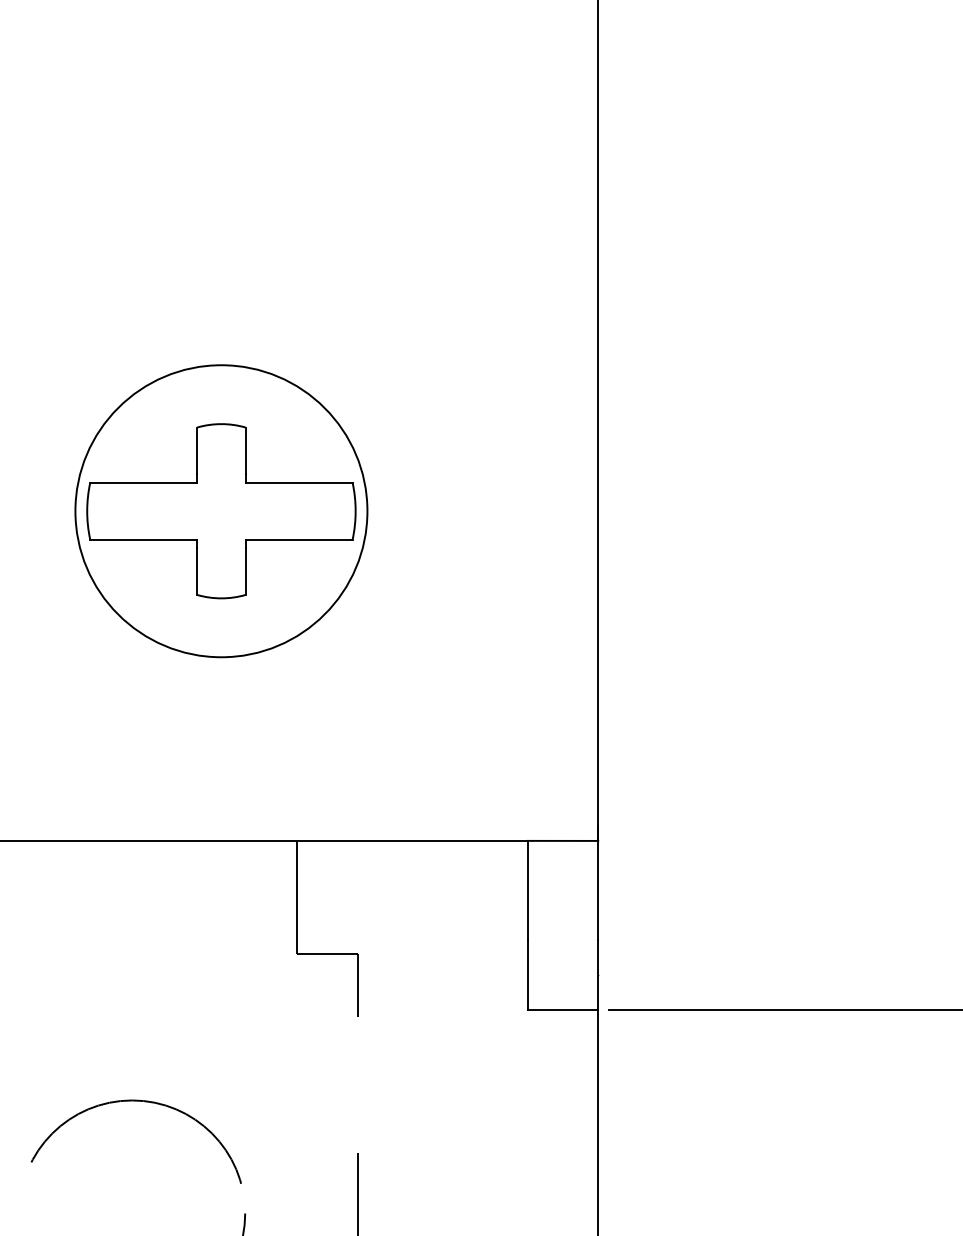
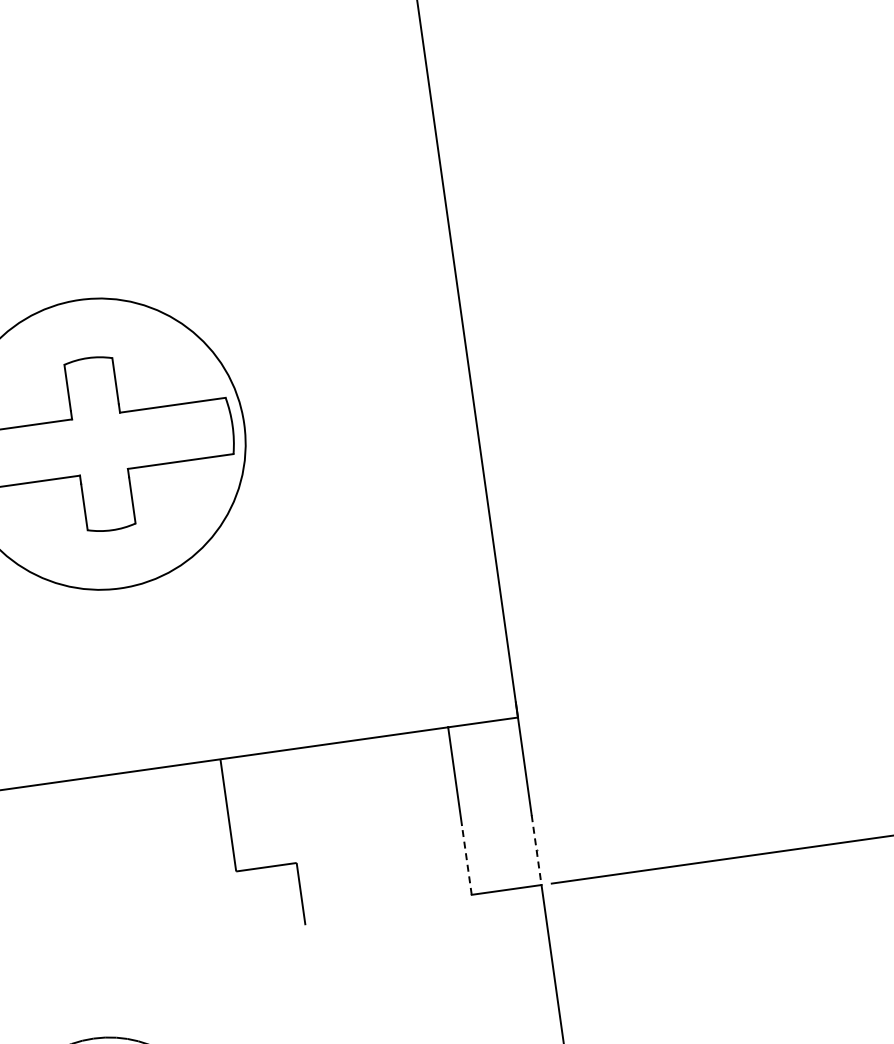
line: (527, 974) -> (466, 859), solid -> dashed
line: (598, 975) -> (536, 850), solid -> dashed

